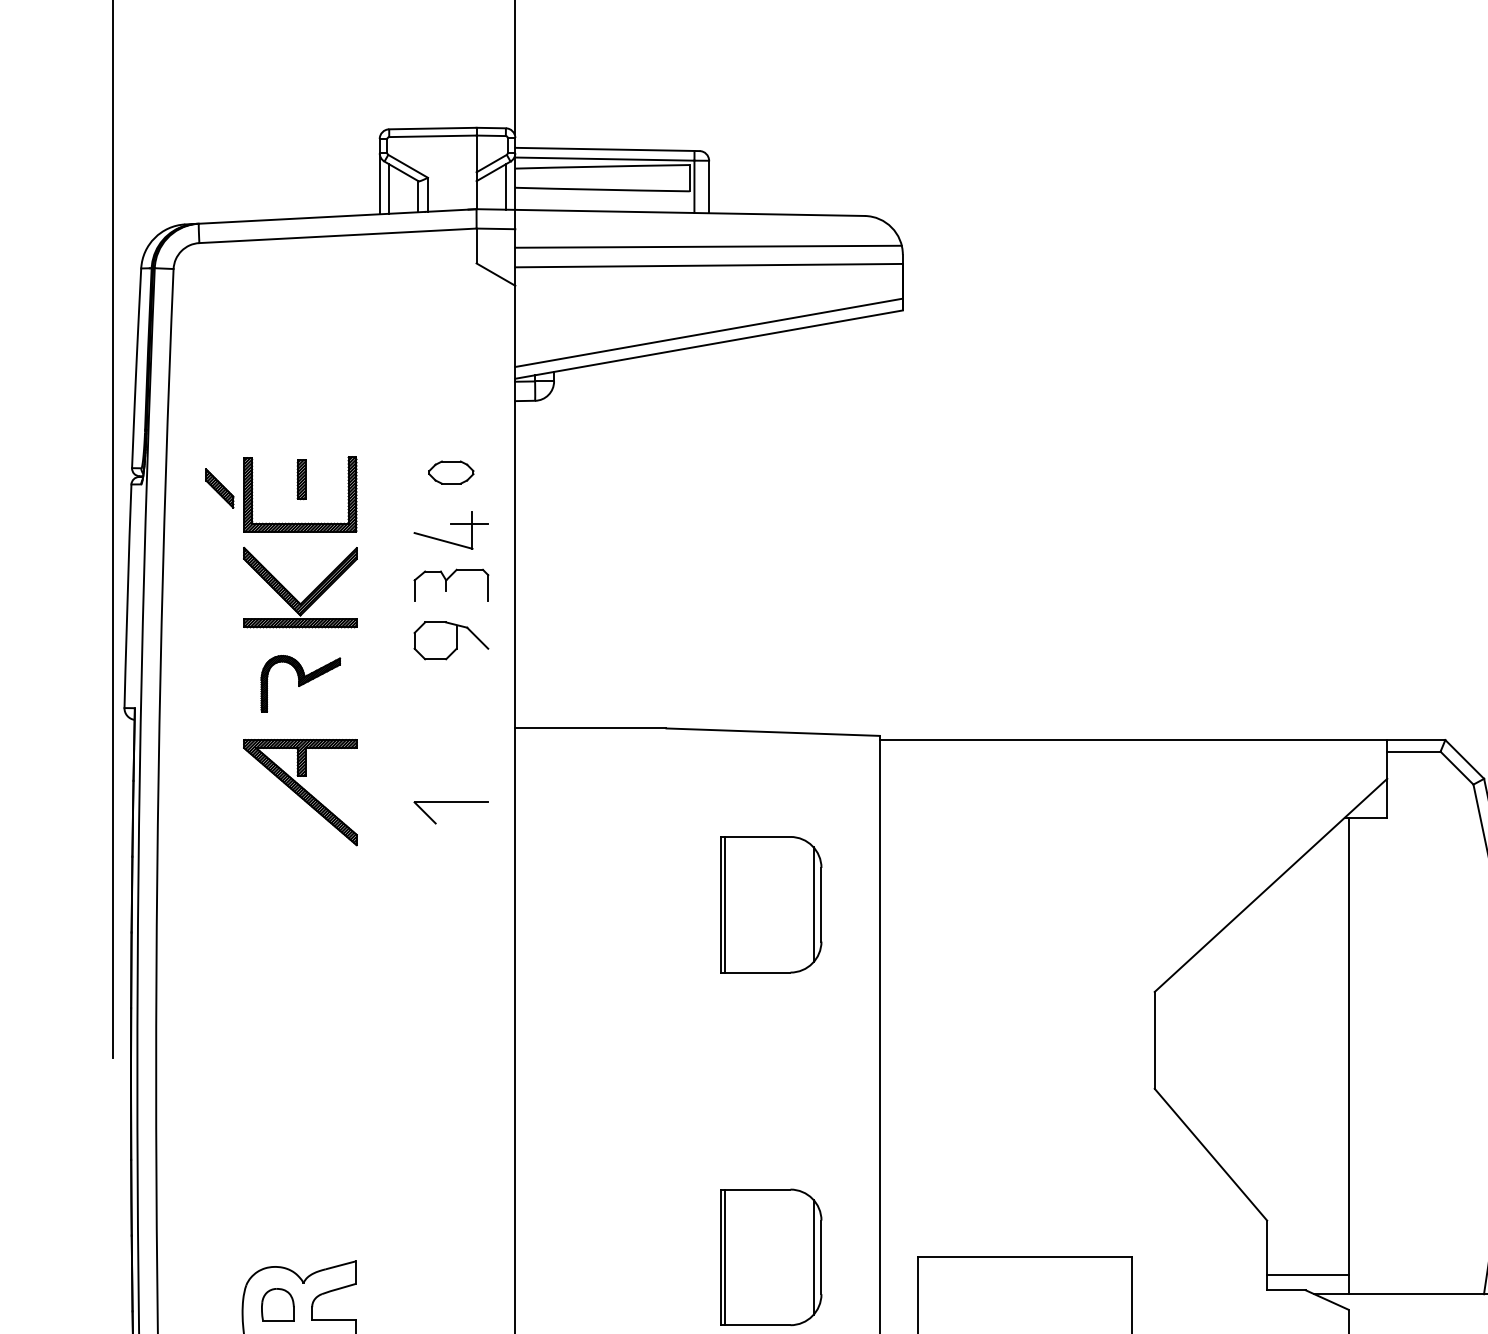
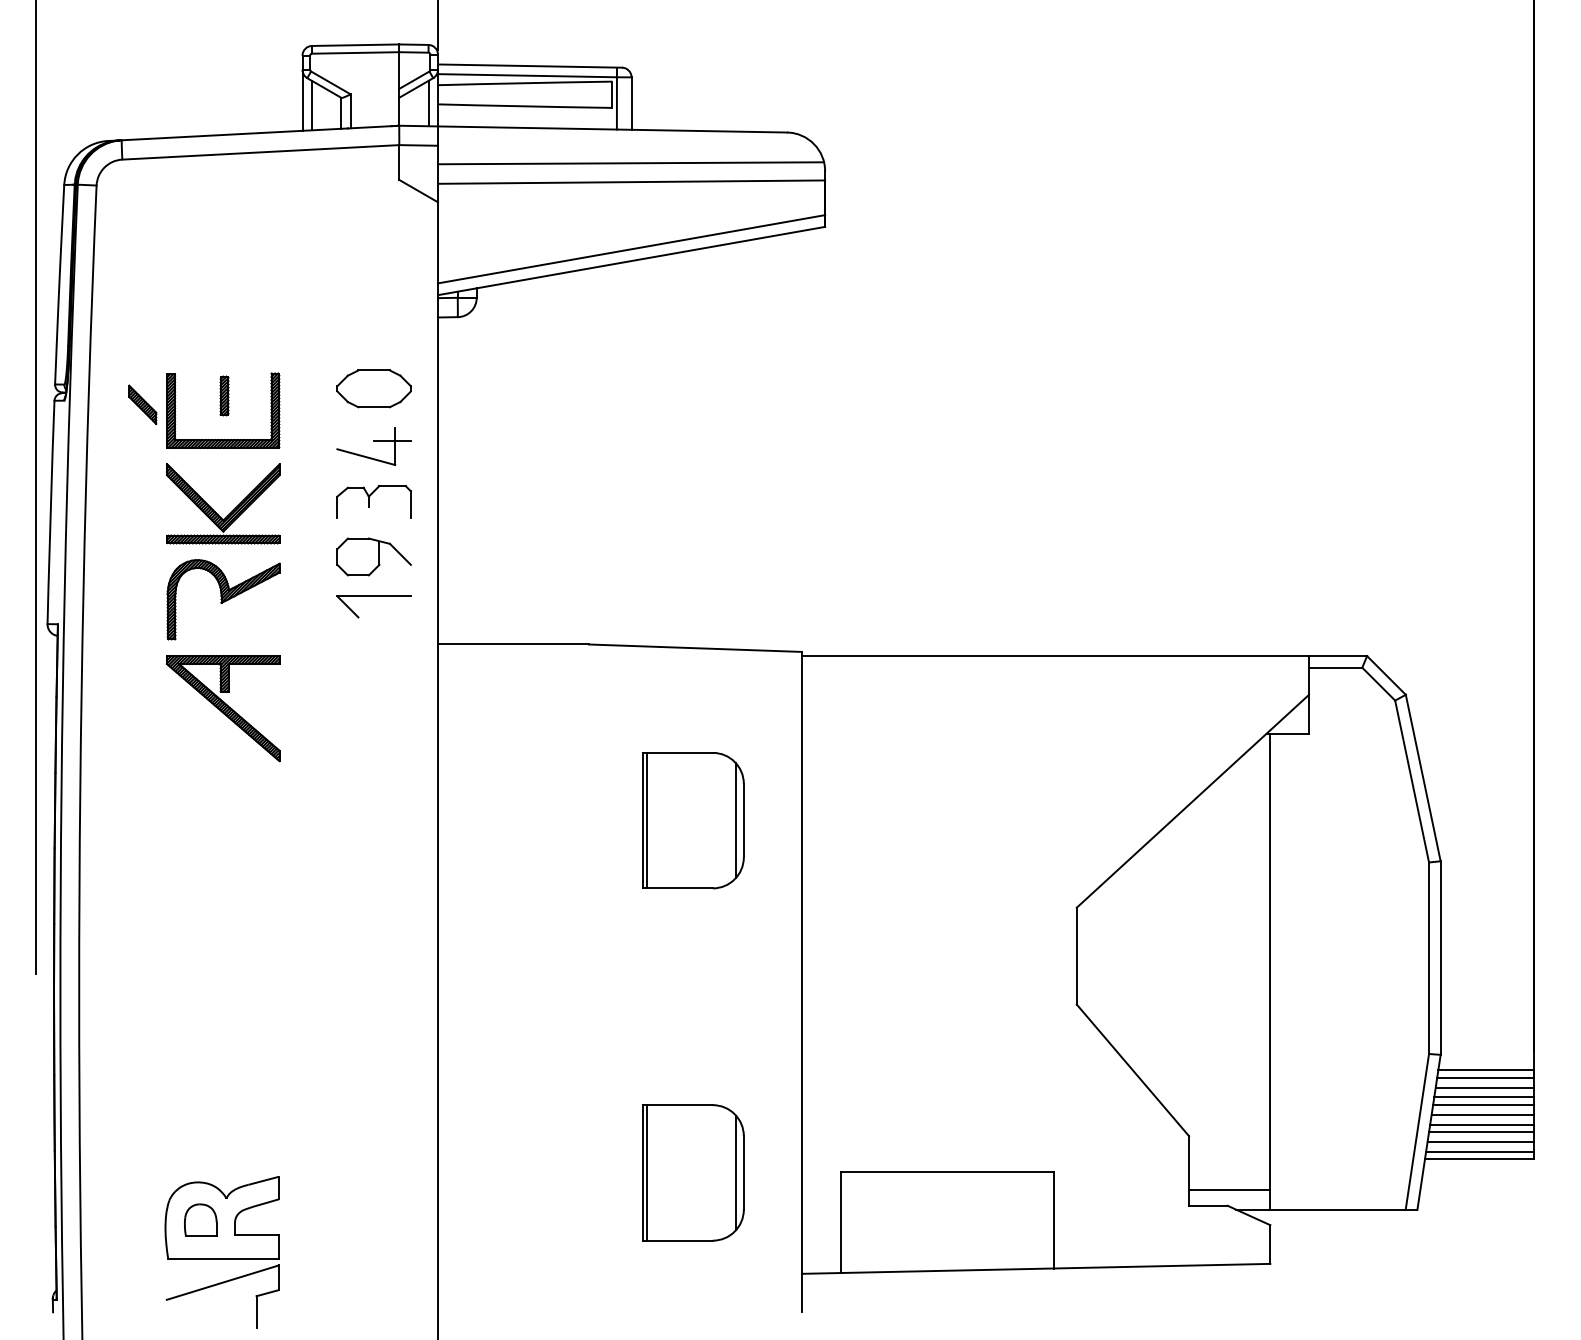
part: (450, 472) -> (373, 388), size x1.67
part: (300, 683) -> (223, 599), size x1.43
part: (450, 802) -> (373, 596), moved

